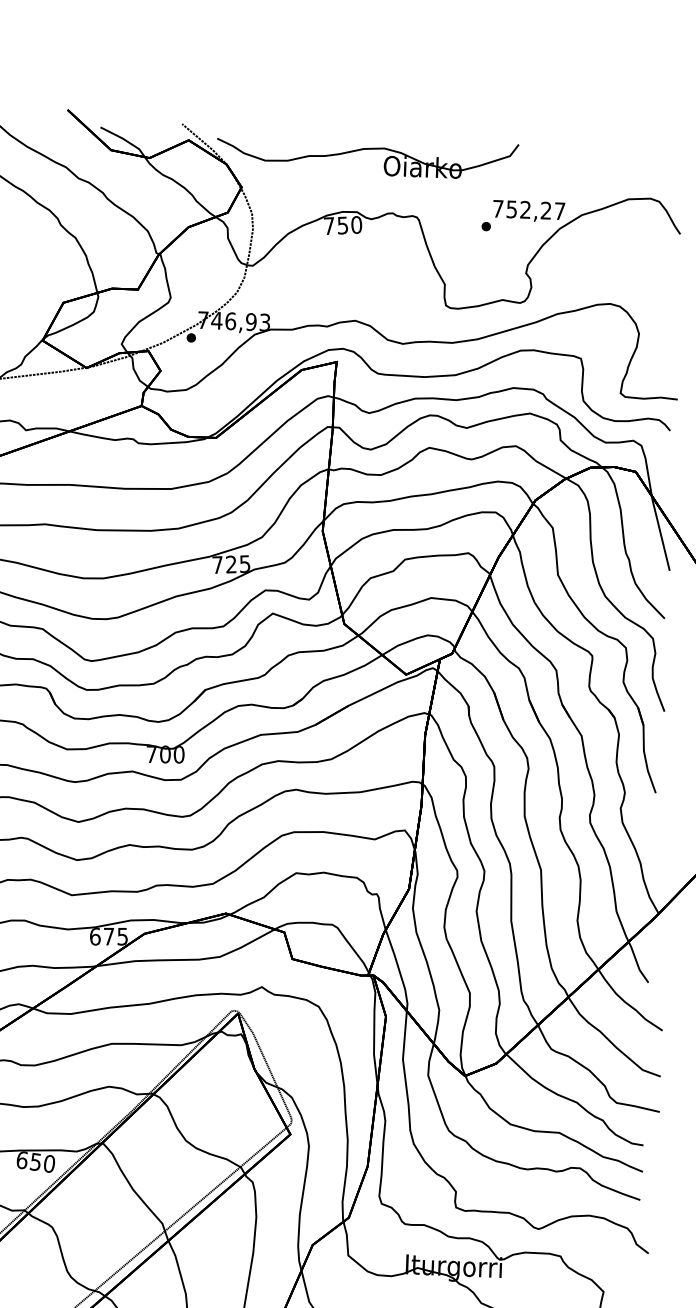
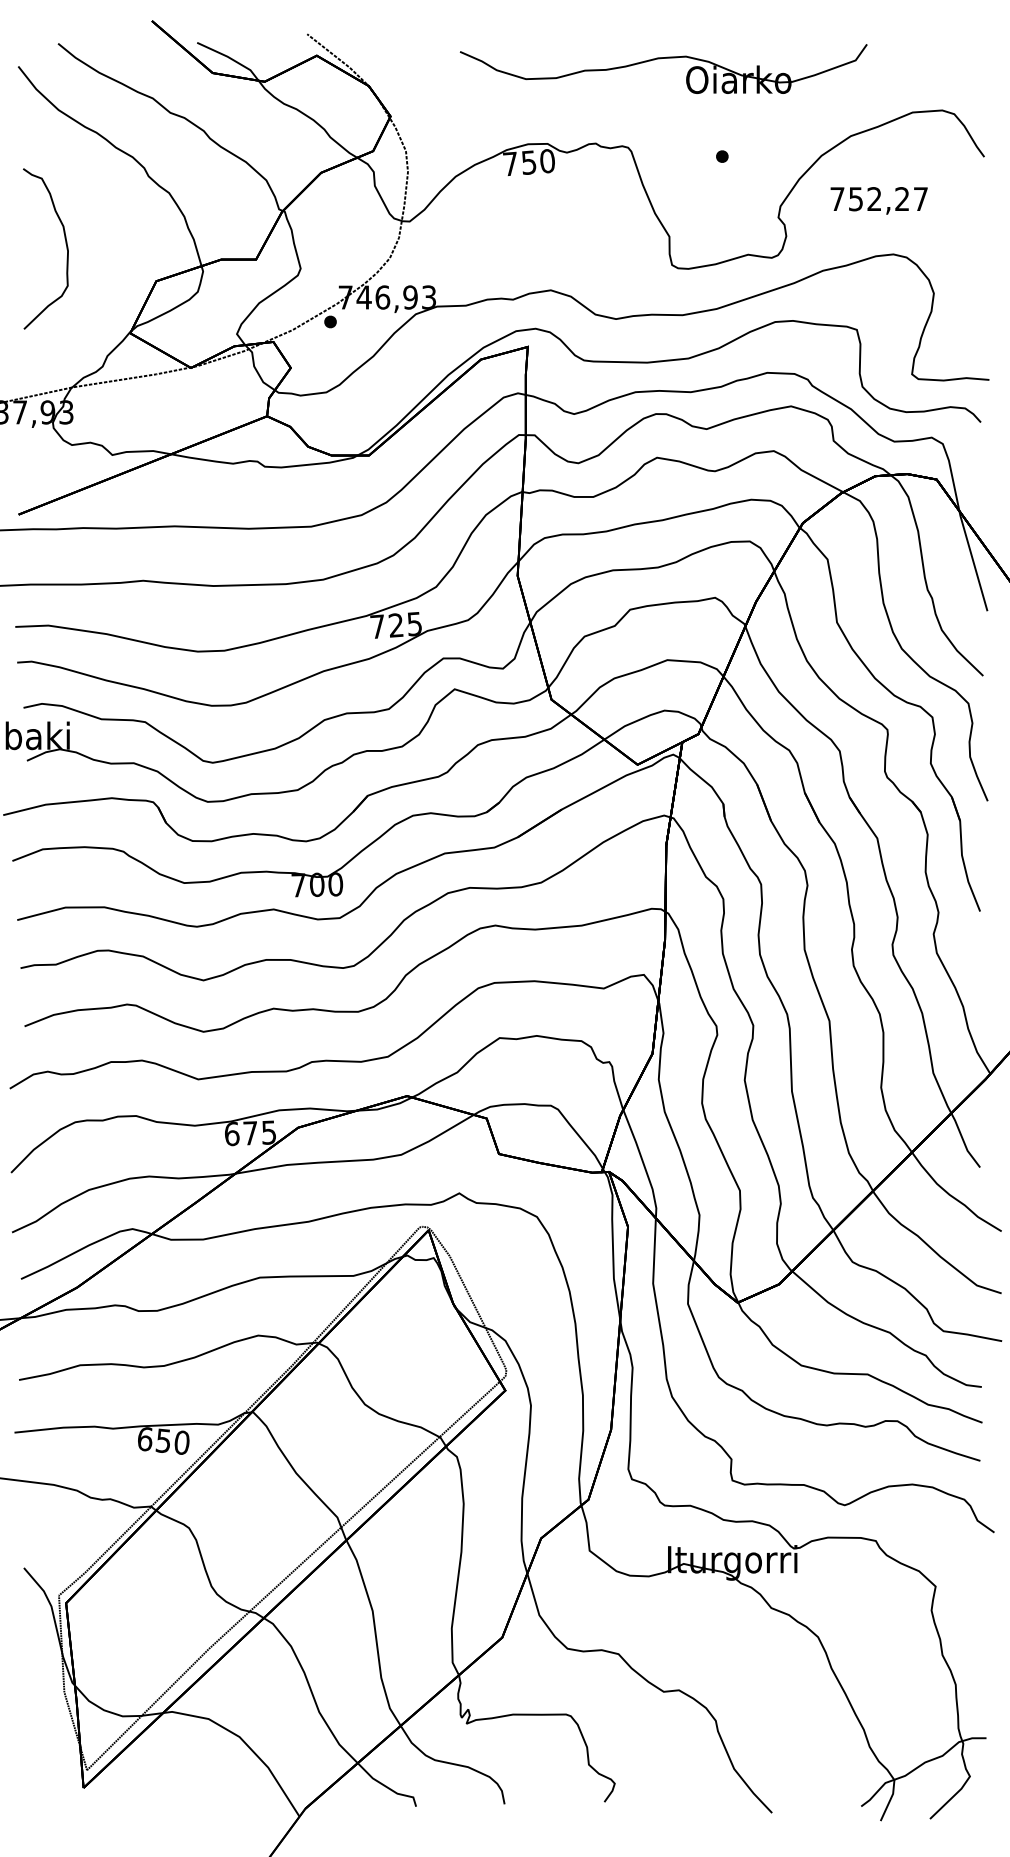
part: (365, 149) -> (660, 59), moved
text: (528, 211) -> (878, 200), moved

